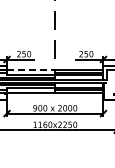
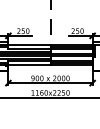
line: (31, 70) -> (29, 45), dashed -> solid

